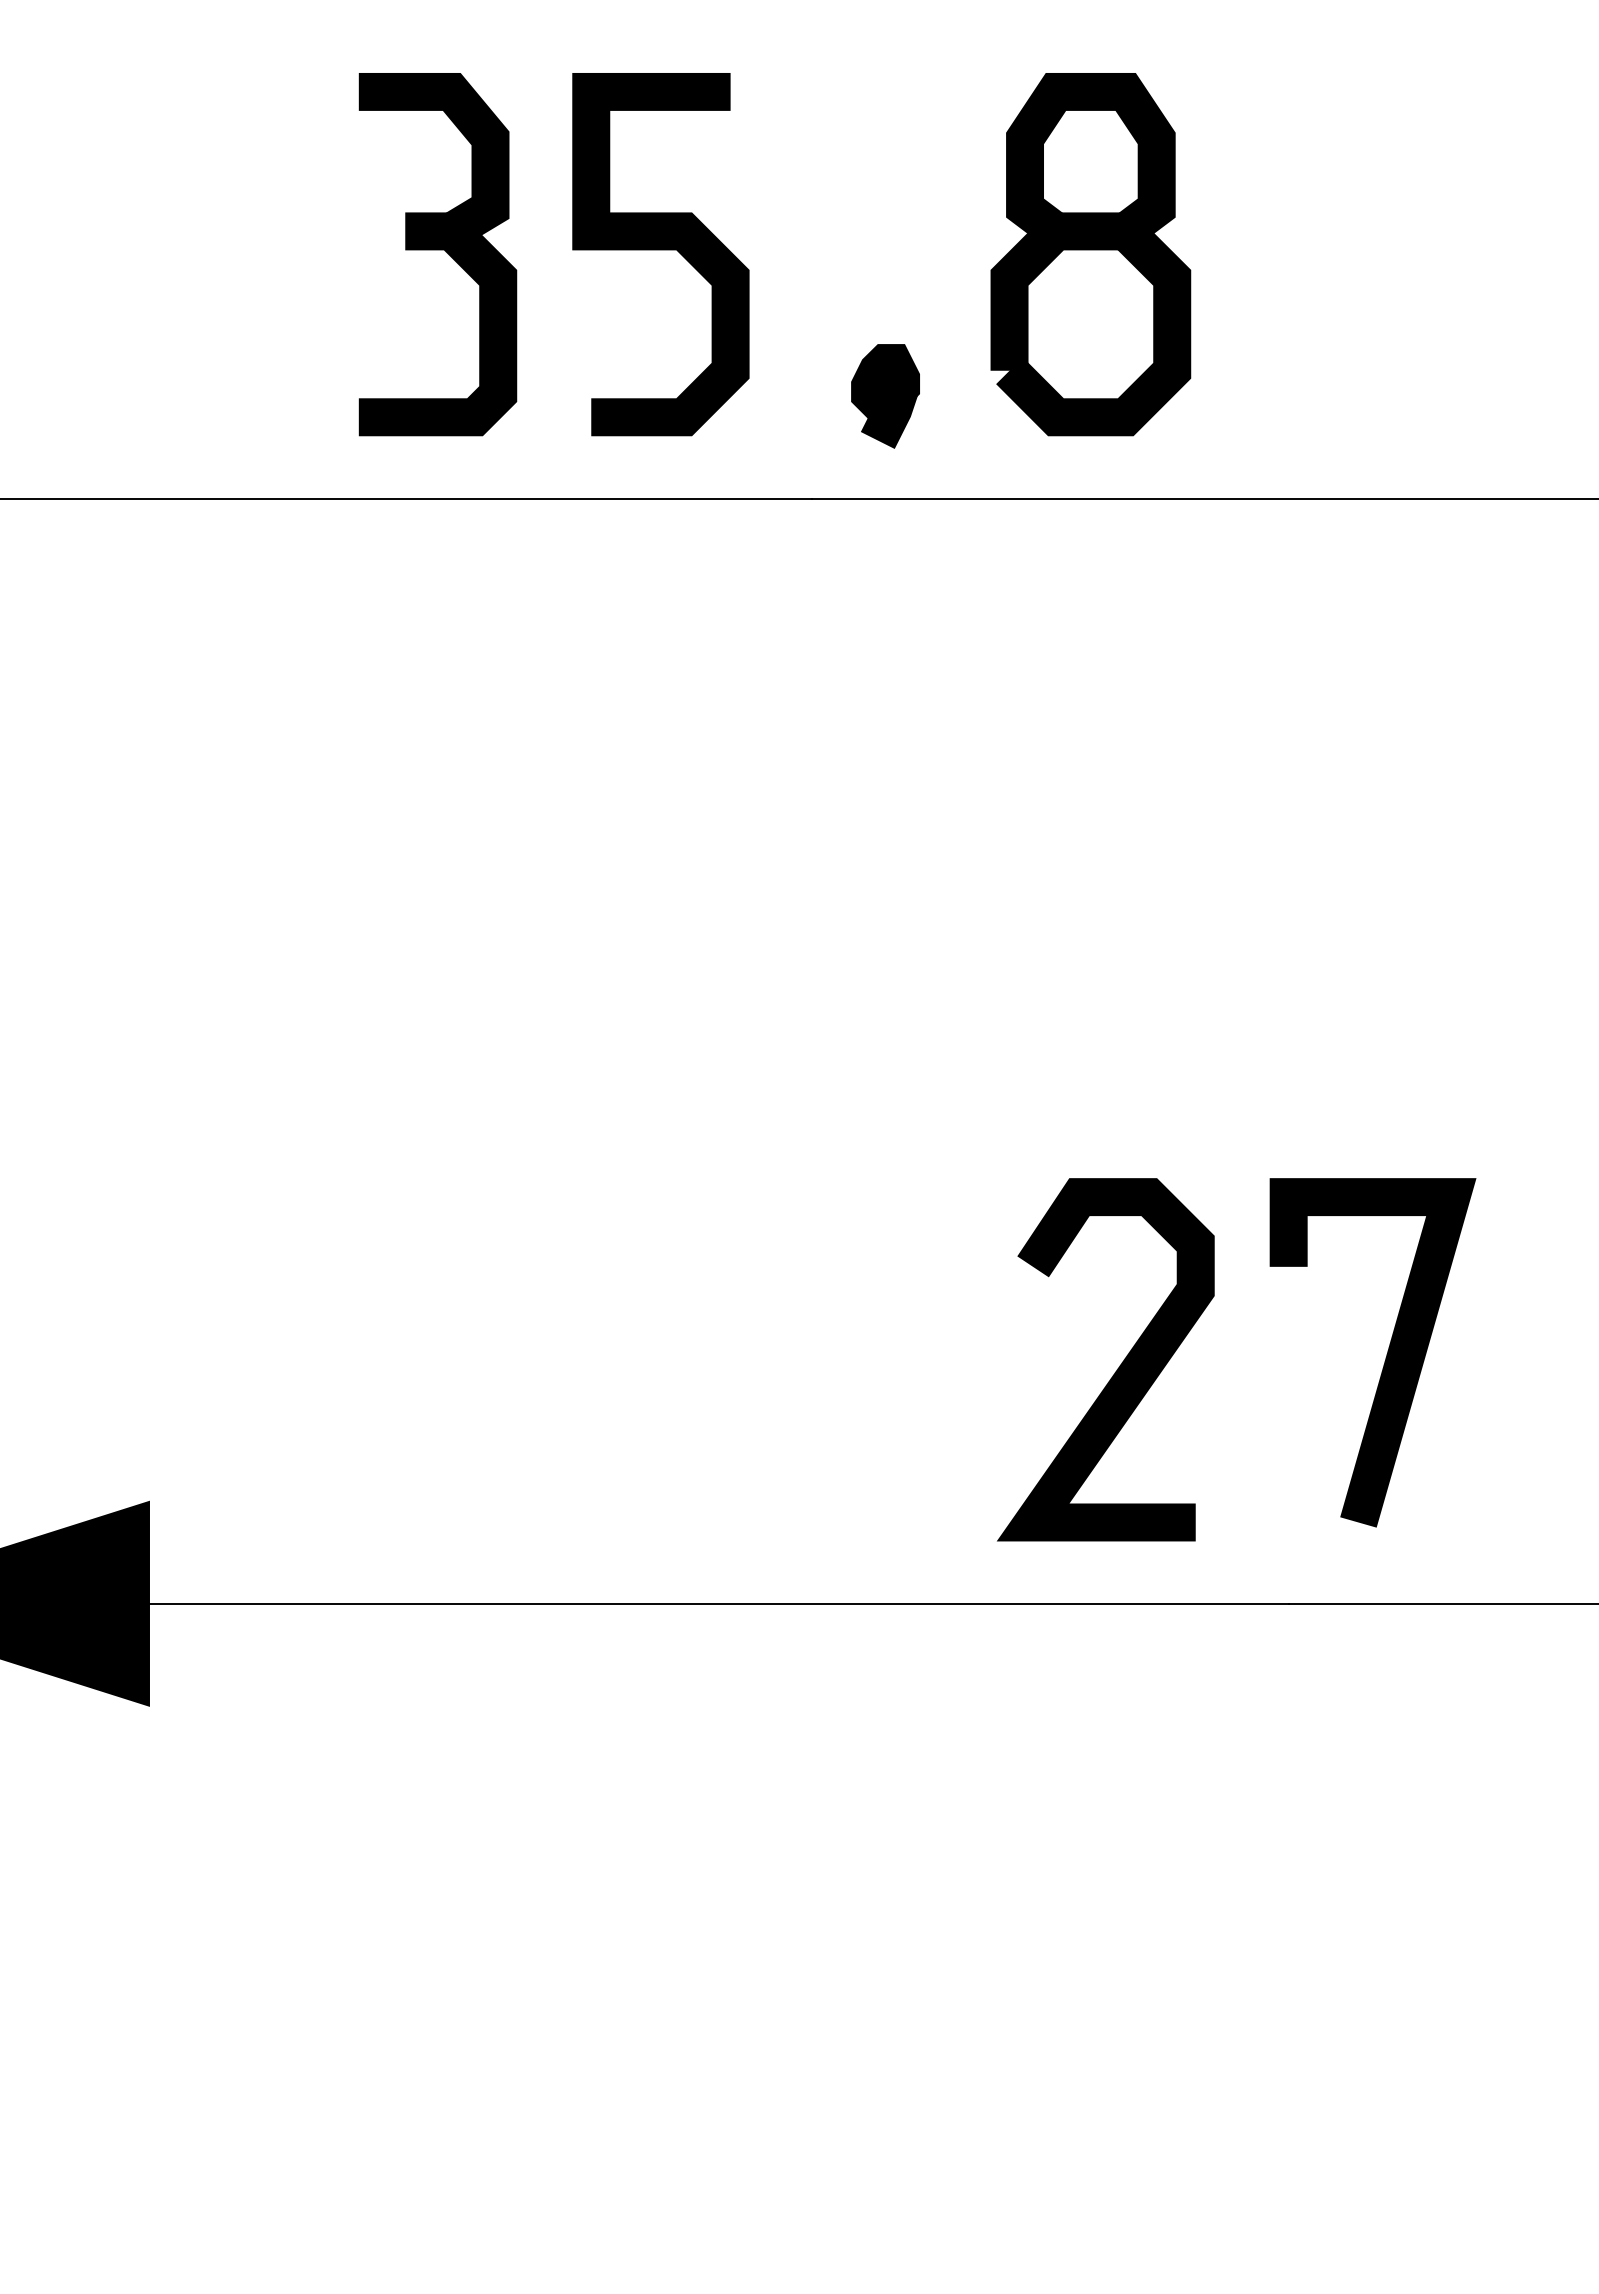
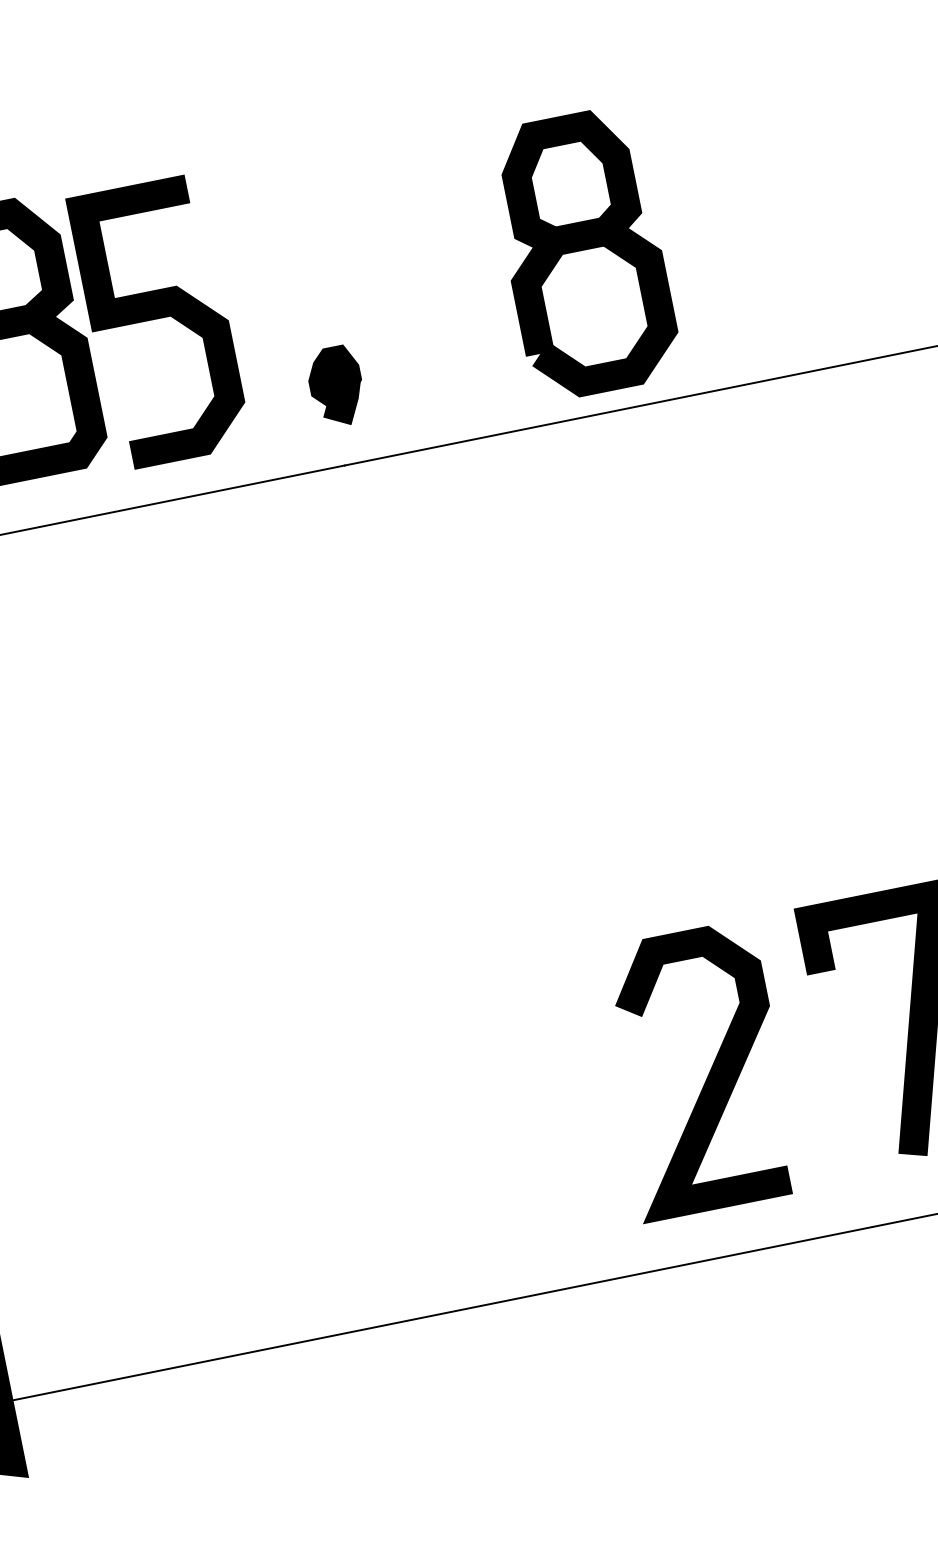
curve: (660, 250) -> (158, 319), moved
part: (1090, 254) -> (583, 253), moved
part: (885, 396) -> (336, 386), moved

